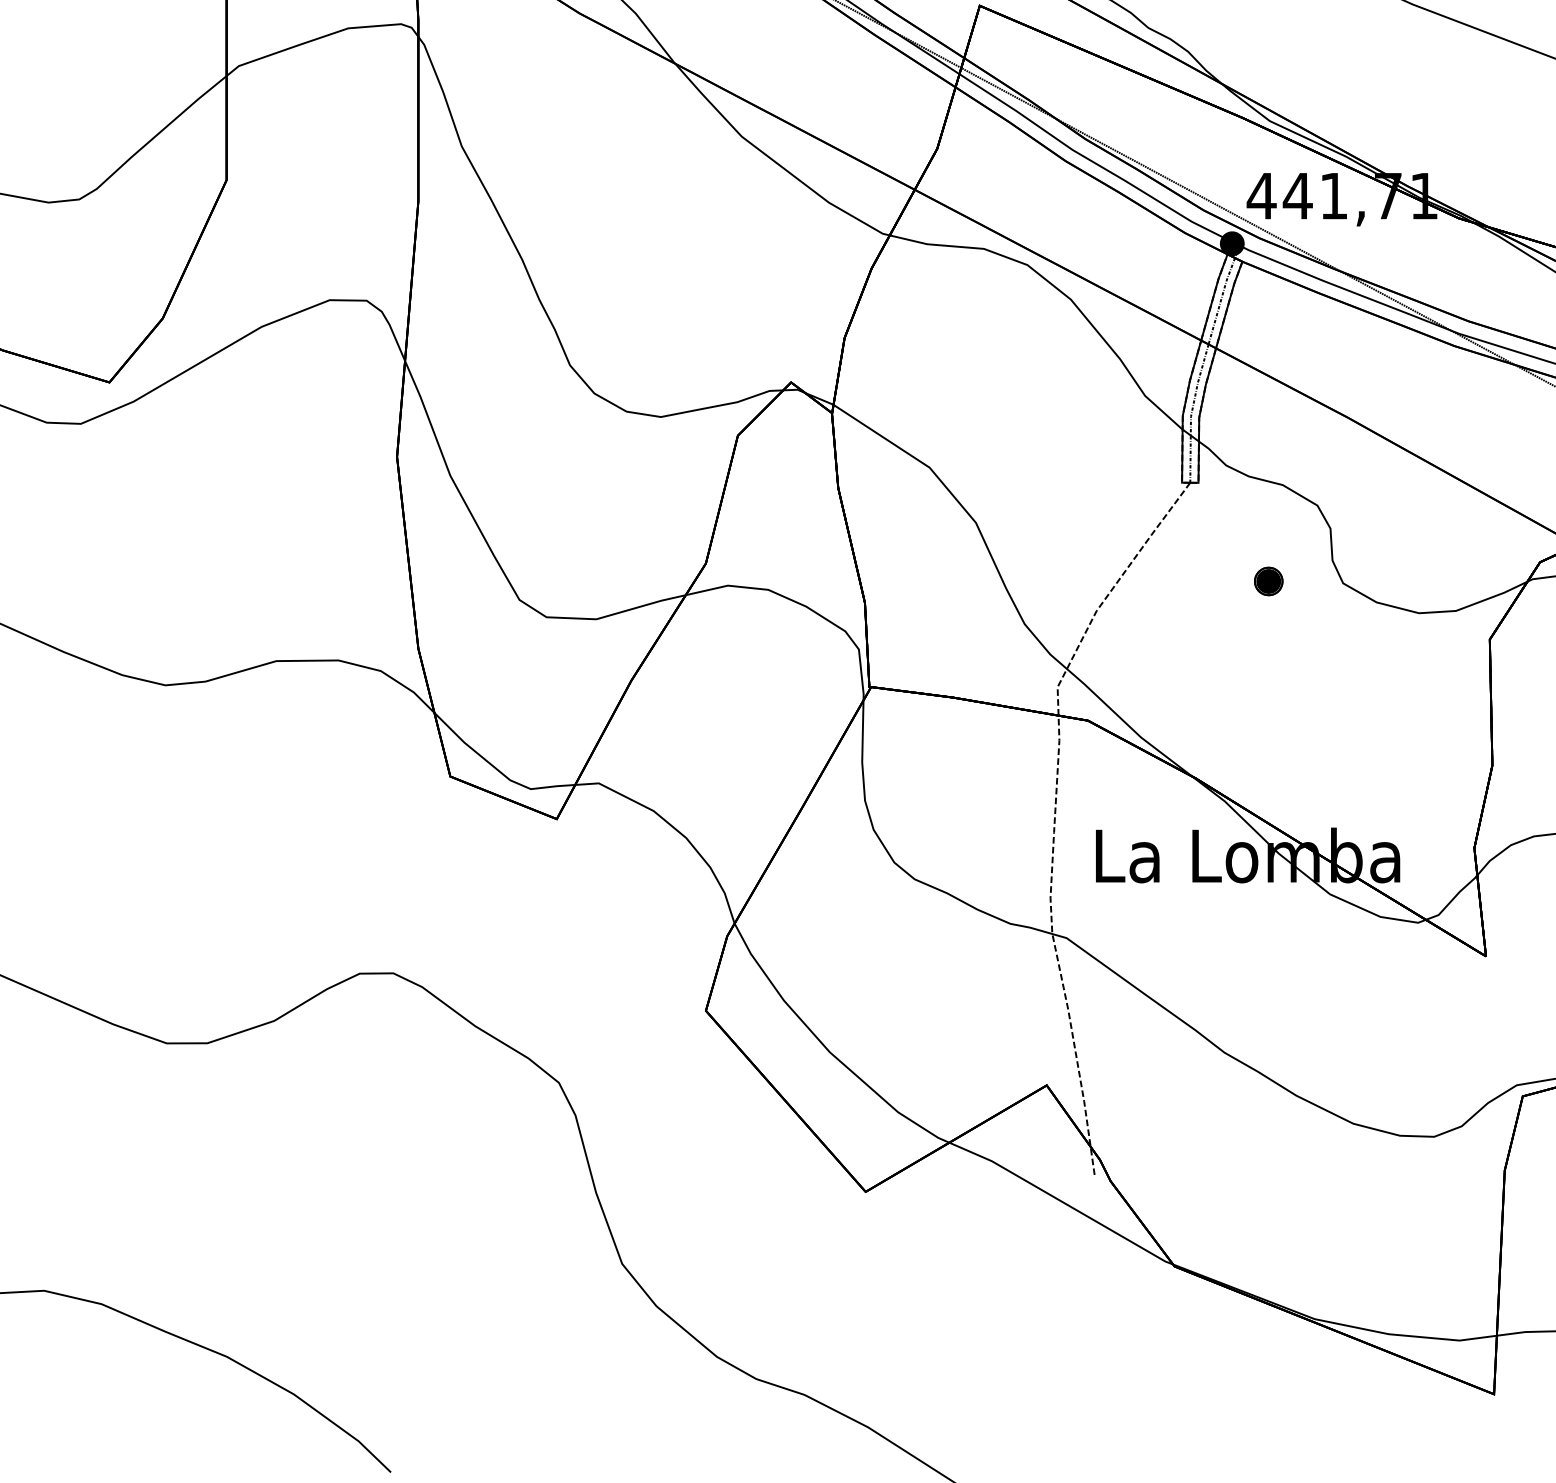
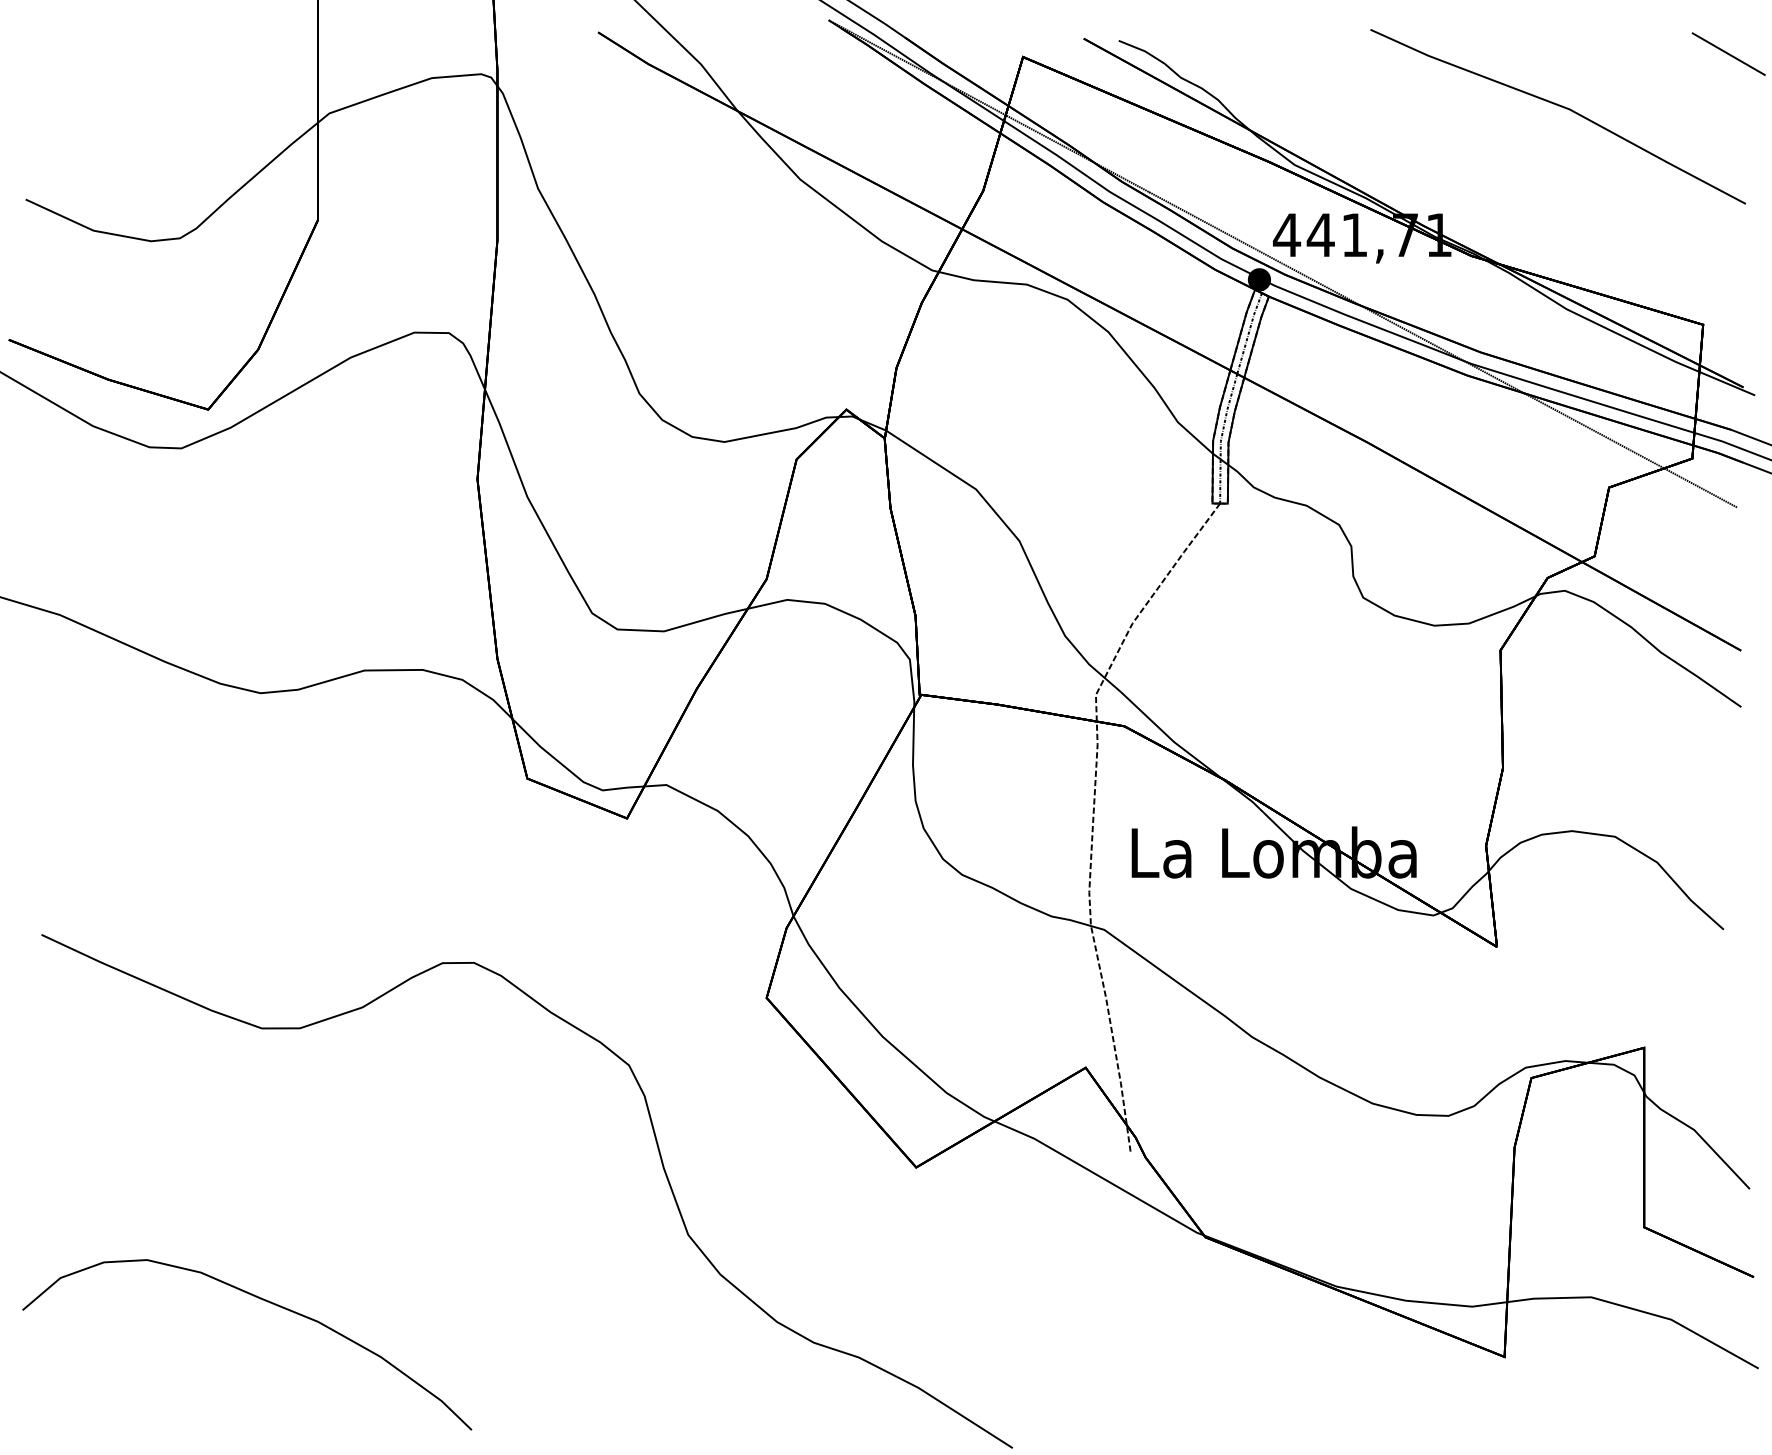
part: (1268, 580) -> (1293, 595), removed

